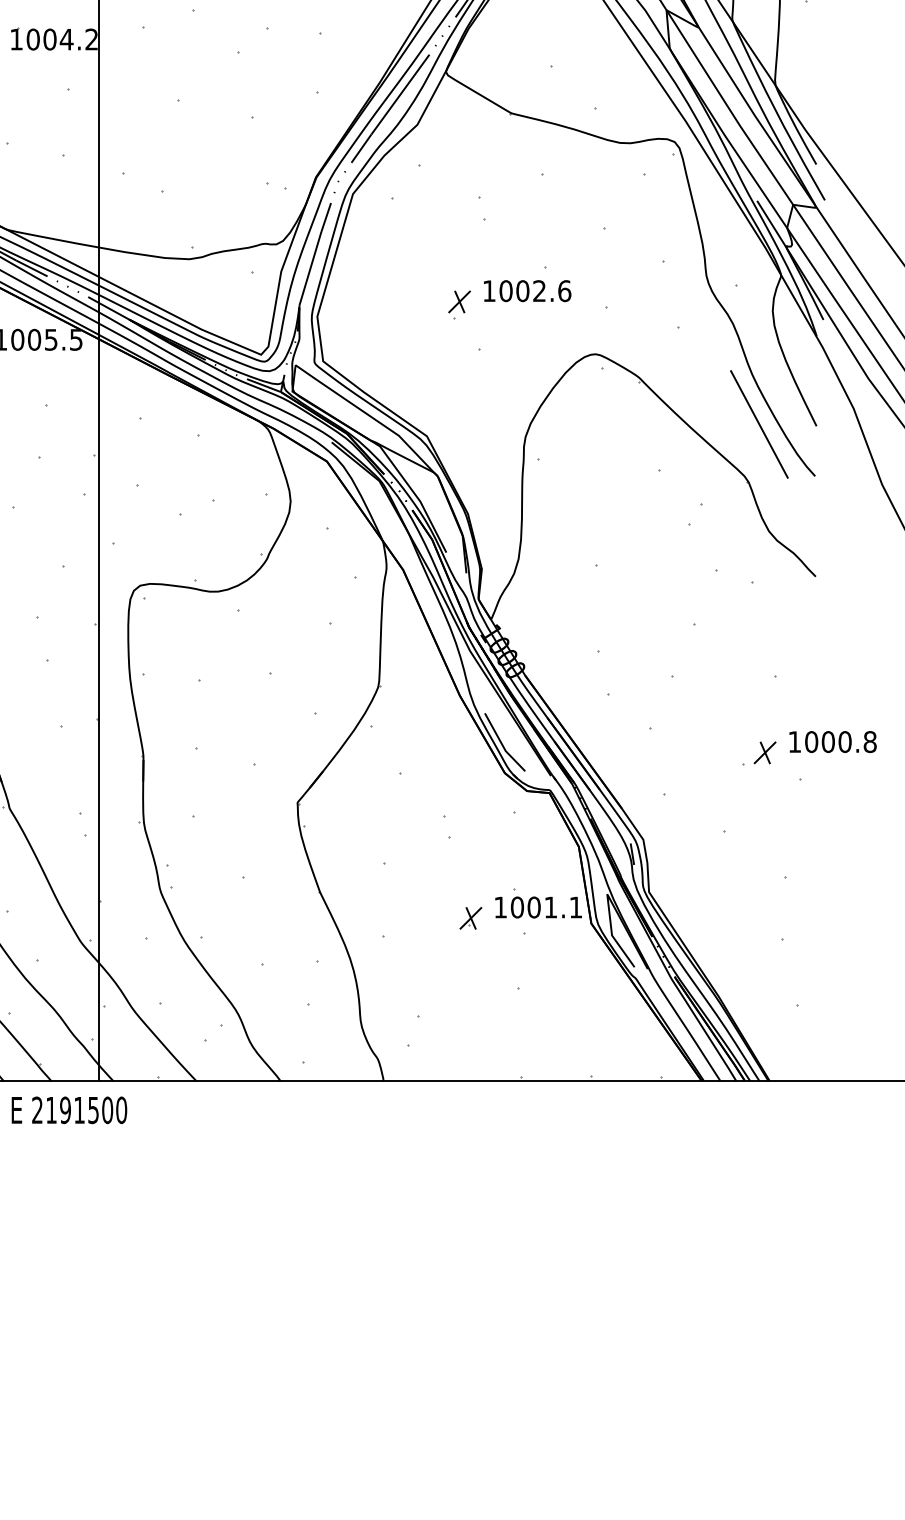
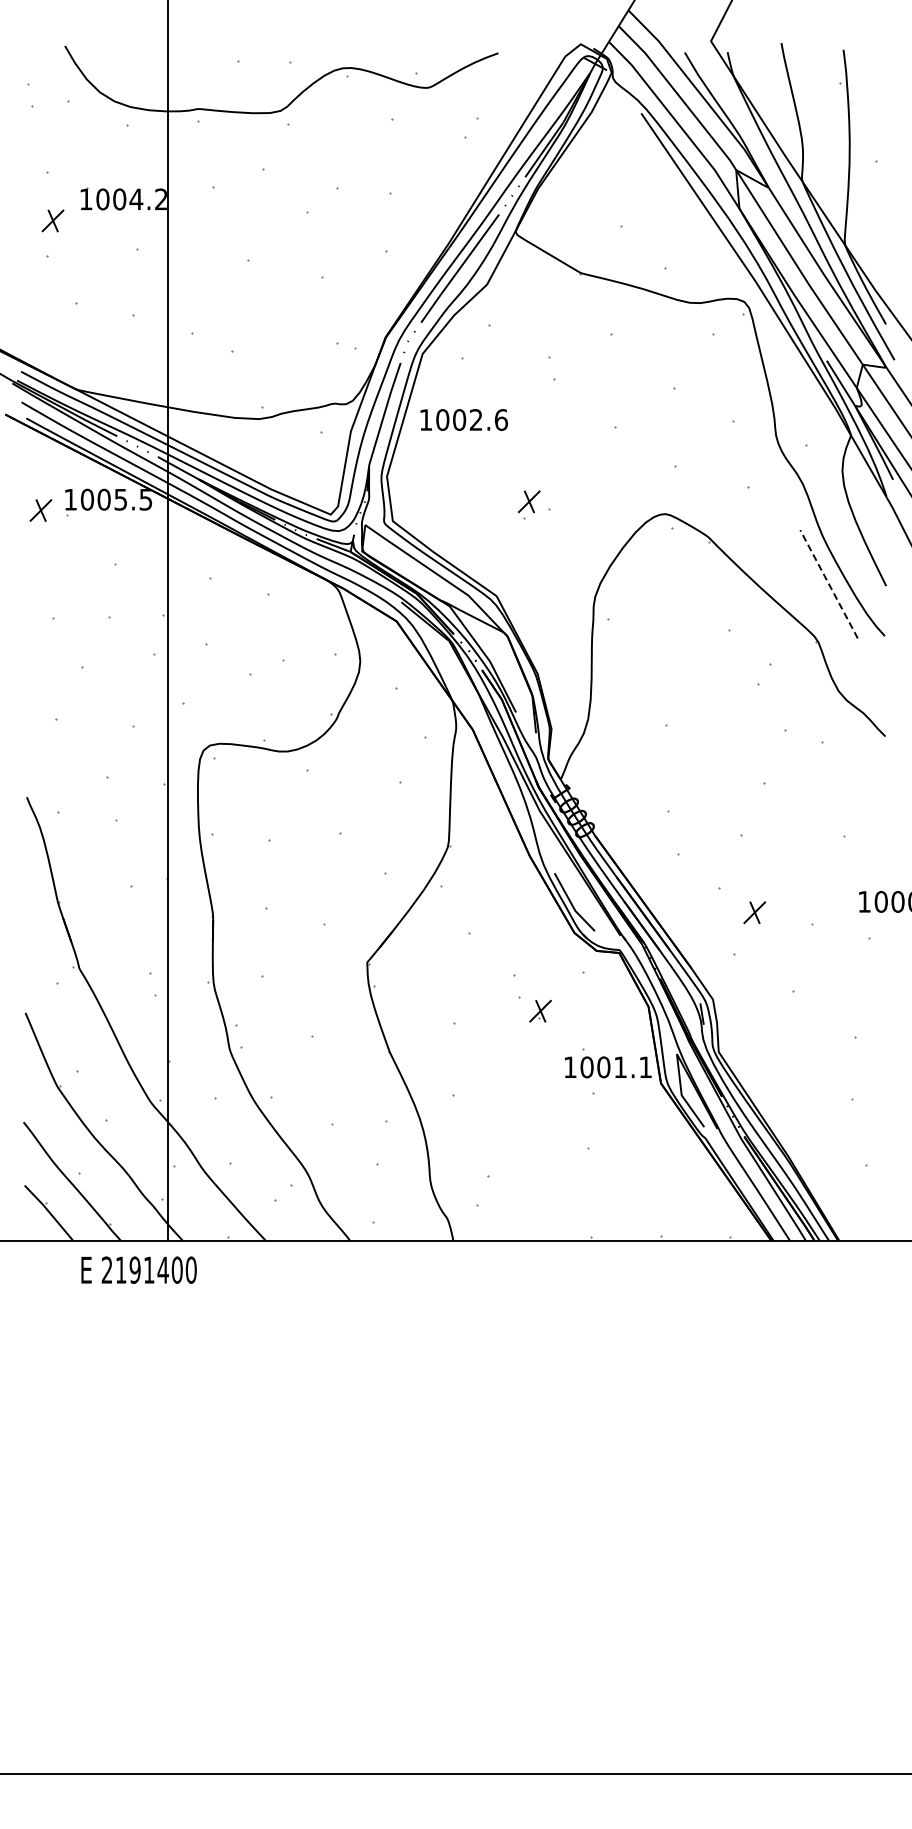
text: (527, 290) -> (464, 419), moved
part: (459, 304) -> (529, 504), moved
line: (758, 423) -> (828, 583), solid -> dashed
part: (764, 752) -> (754, 912), moved
part: (470, 917) -> (540, 1010), moved
text: (92, 1109) -> (162, 1269), 2191500 -> 2191400

